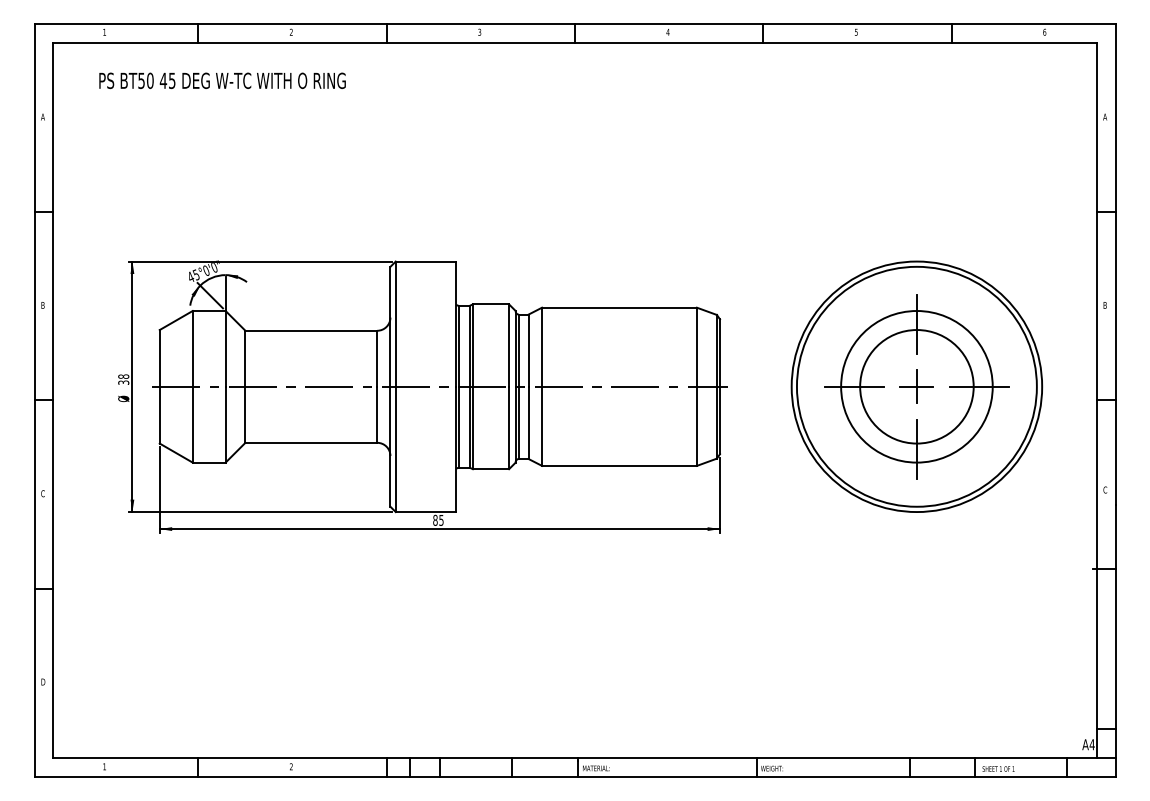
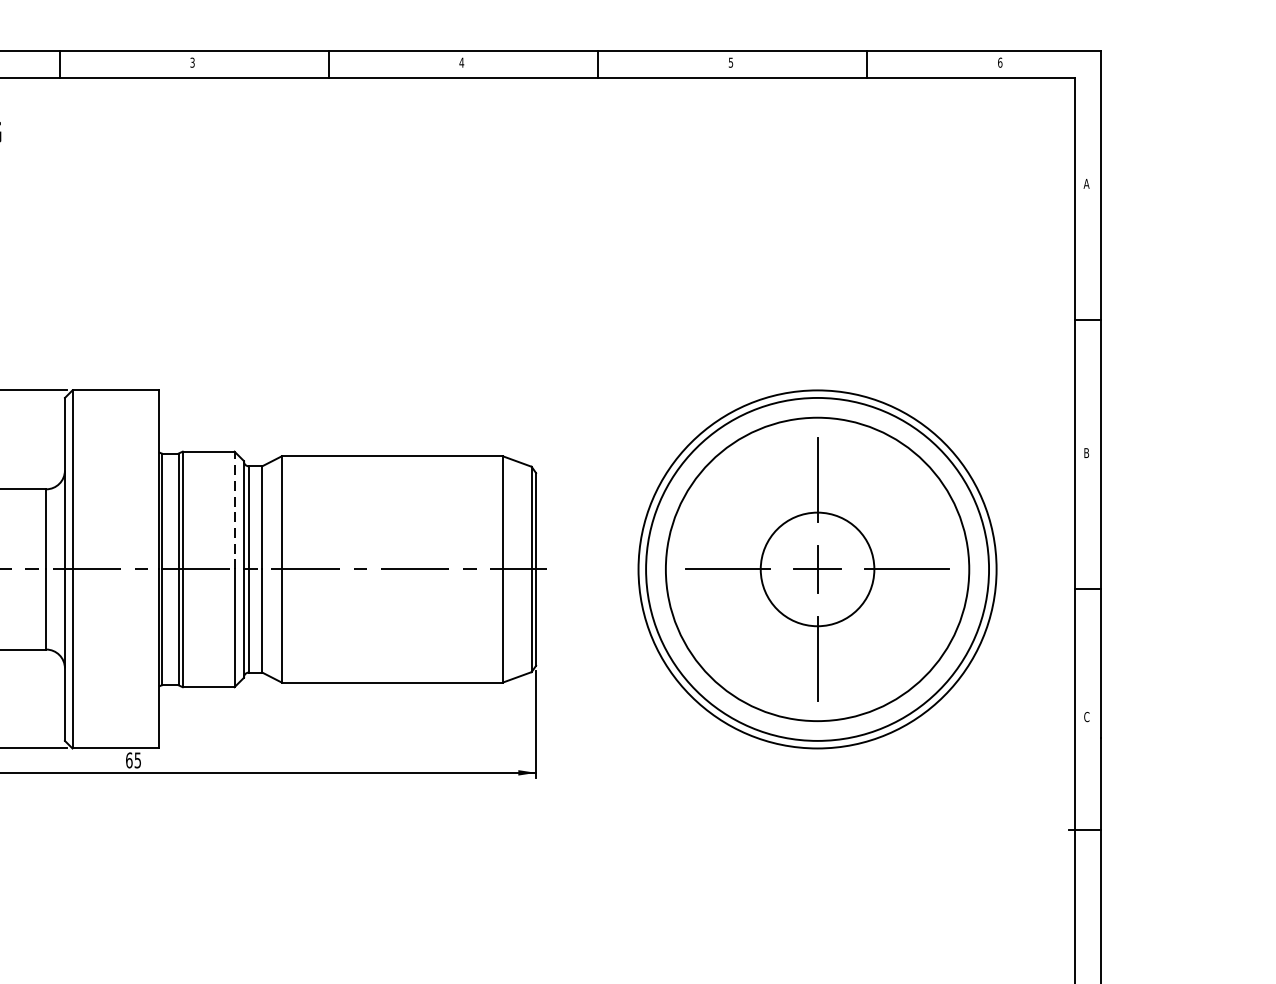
line: (509, 345) -> (235, 510), solid -> dashed
circle: (916, 386) -> (816, 569), size x0.7
circle: (916, 386) -> (816, 569), size x1.4
text: (435, 519) -> (129, 759), 85 -> 65

